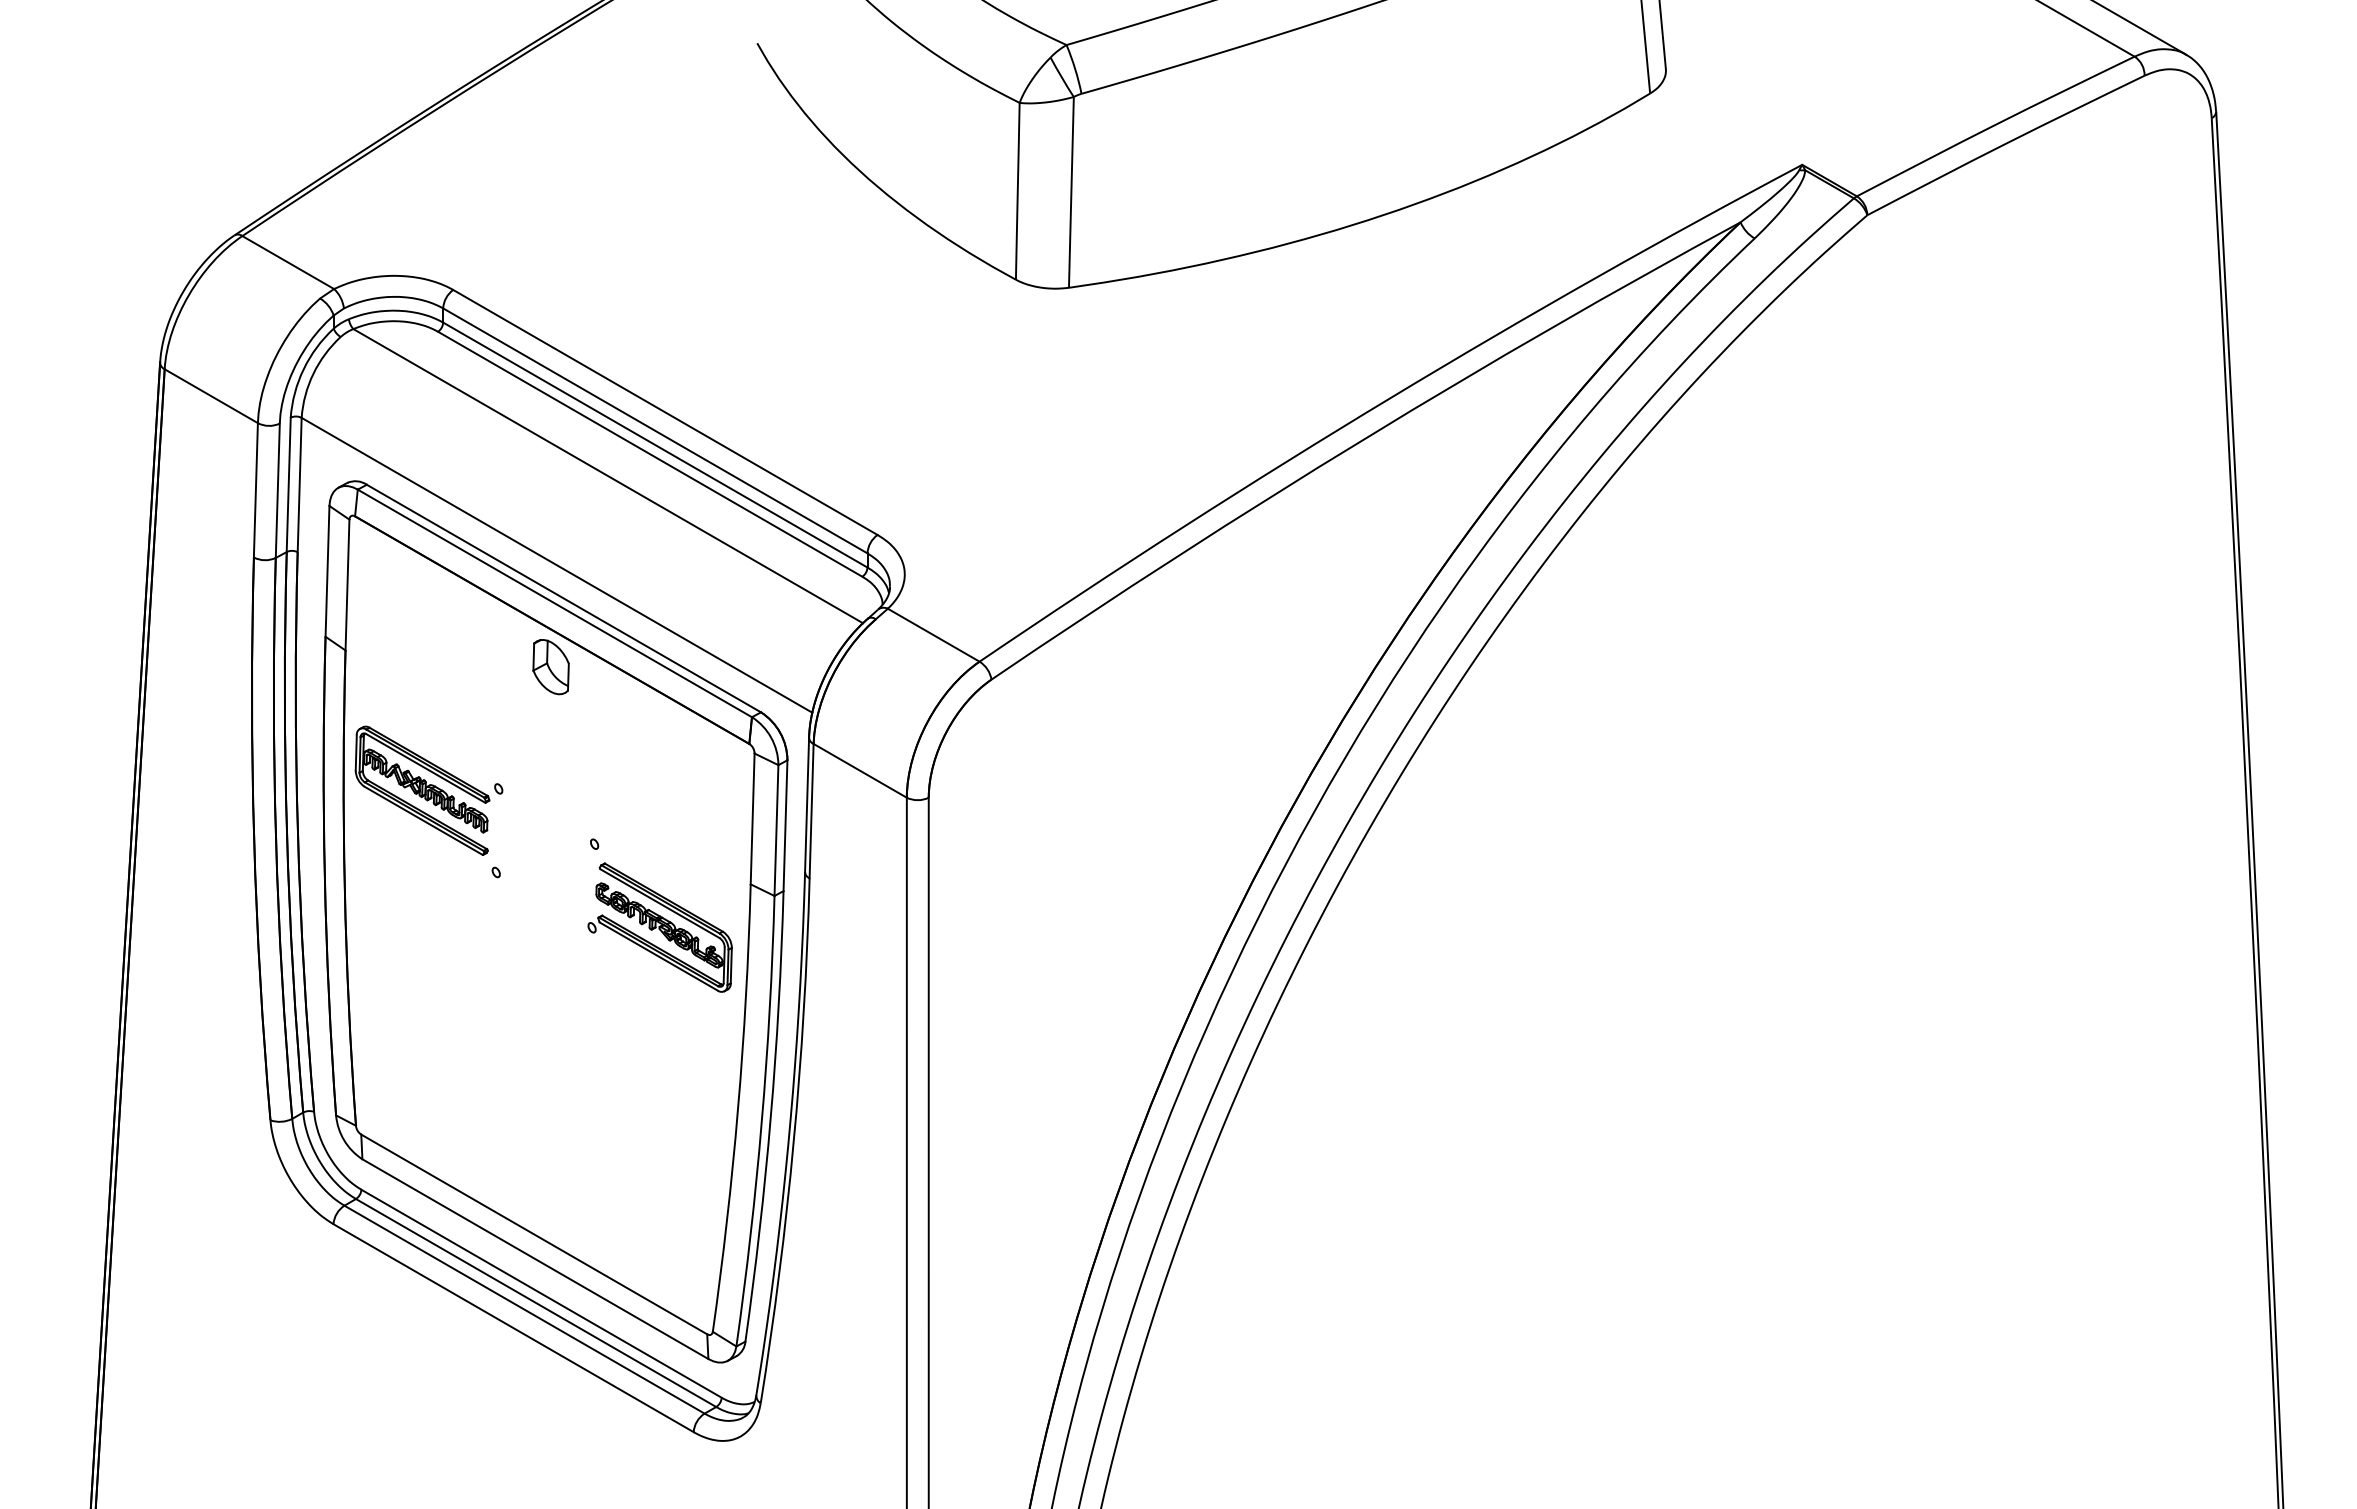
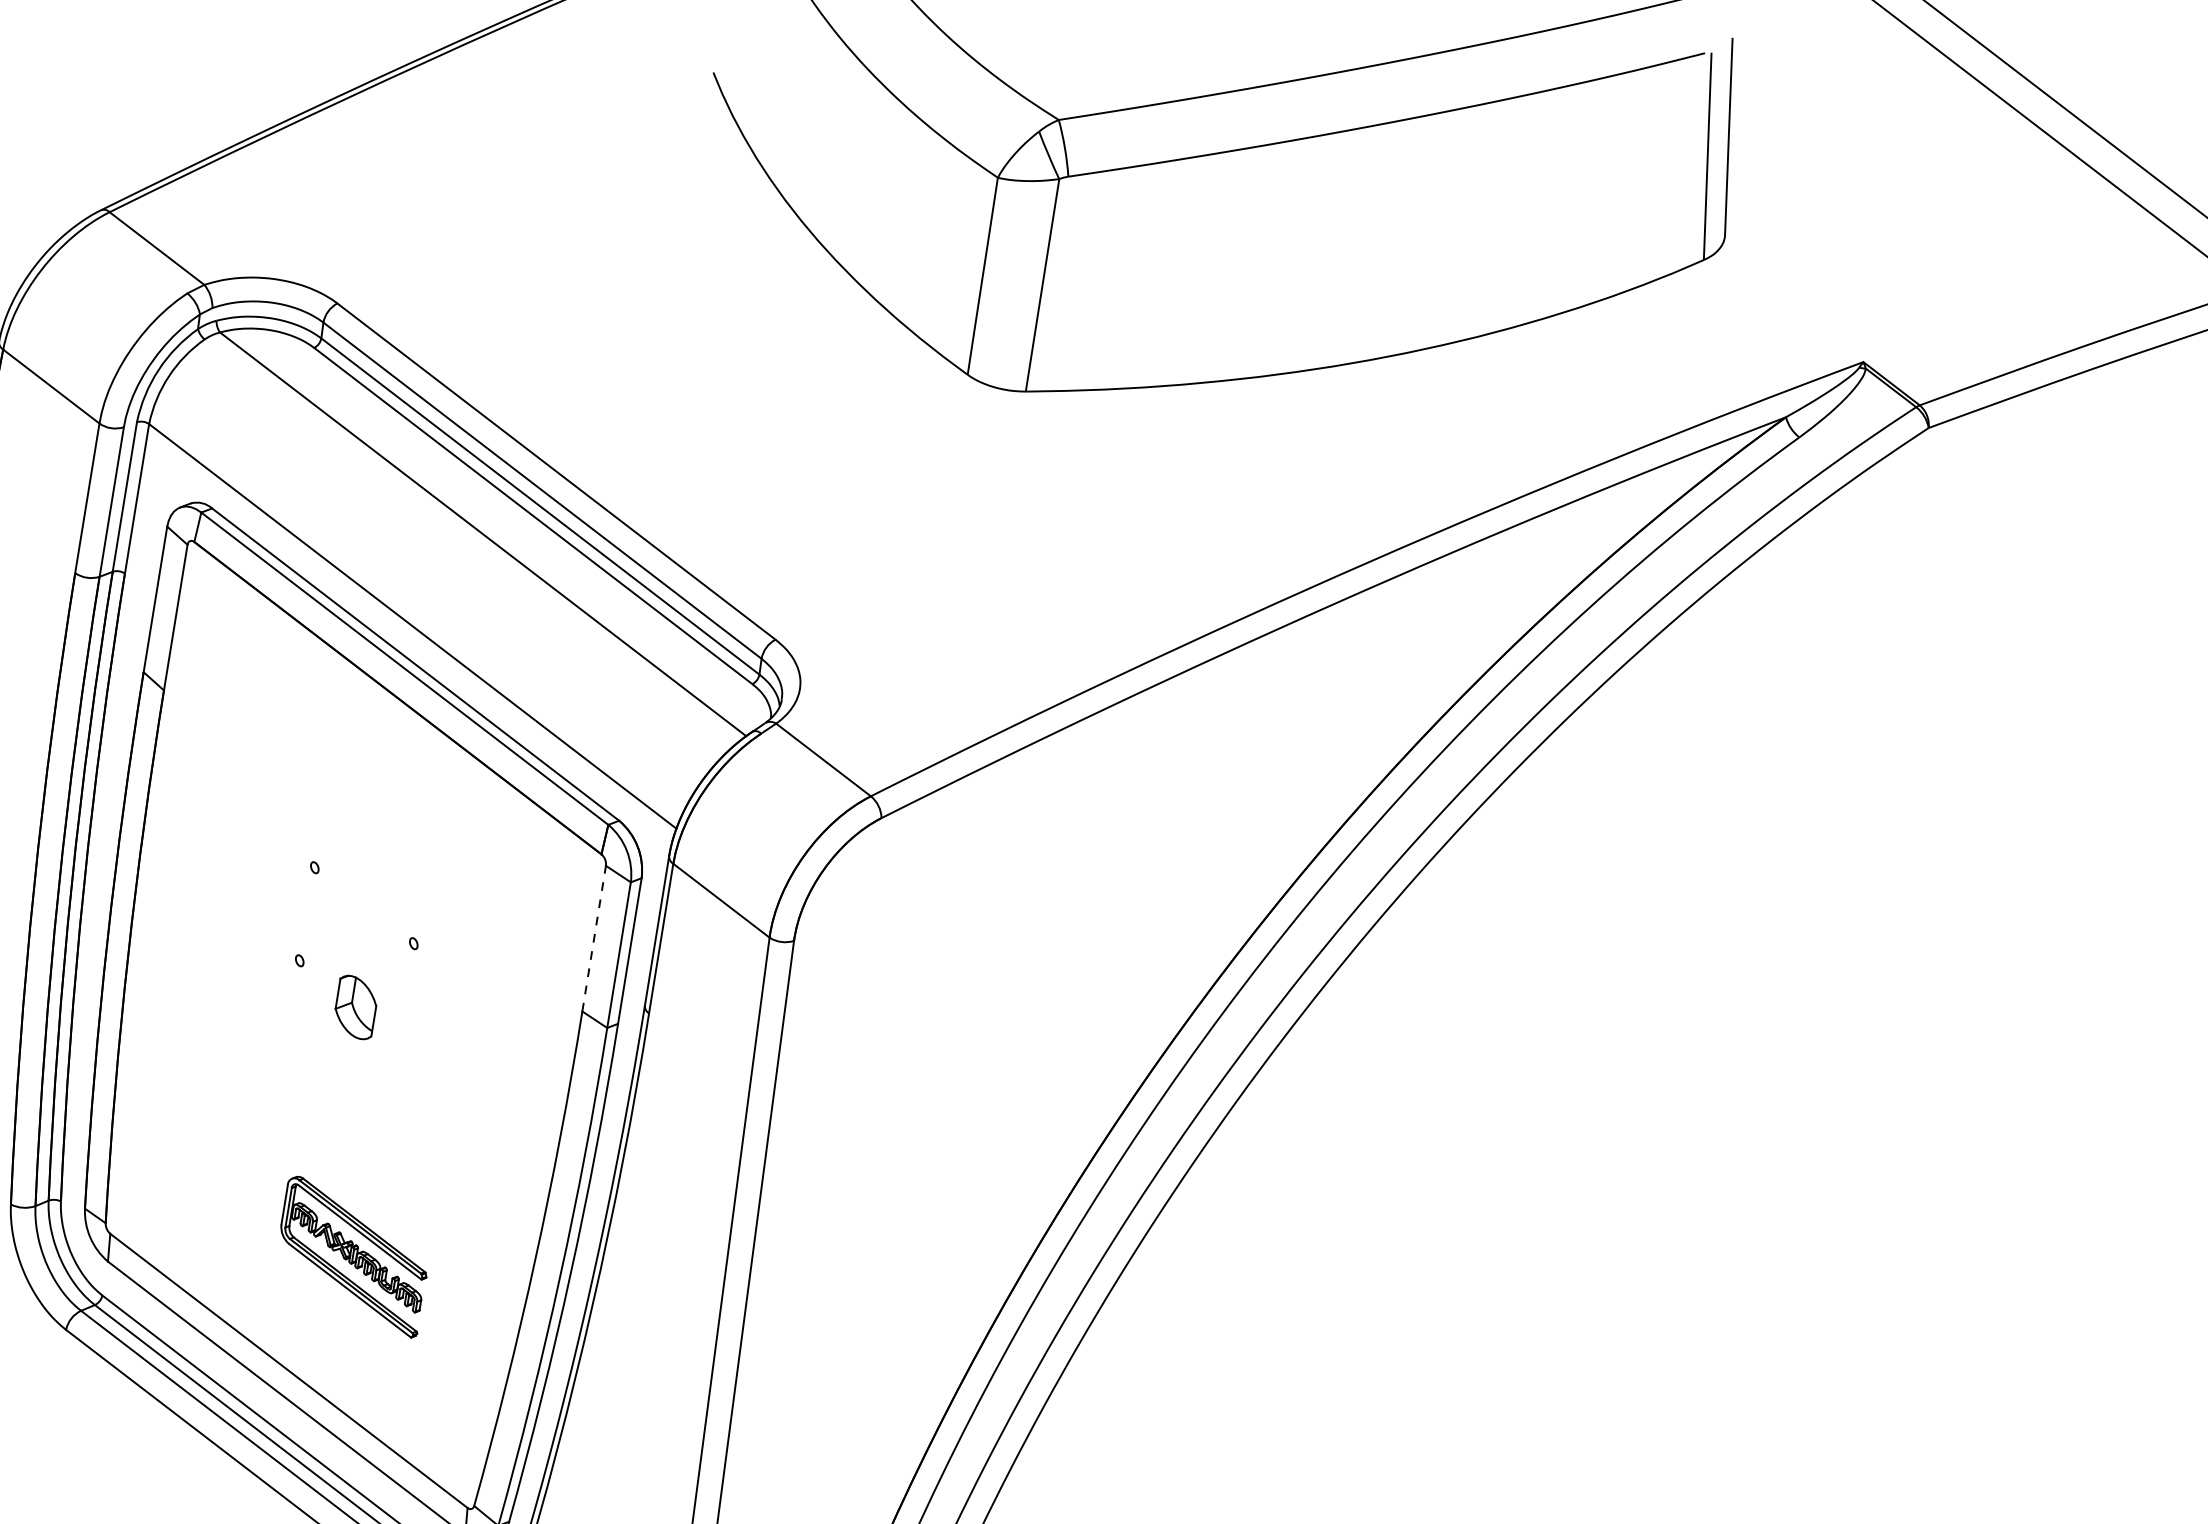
part: (550, 667) -> (355, 1007), moved
part: (422, 790) -> (353, 1256), moved
line: (752, 818) -> (594, 938), solid -> dashed
part: (659, 927) -> (474, 1046), removed

